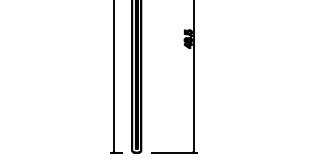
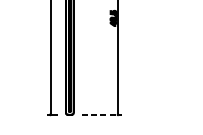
line: (174, 152) -> (101, 114), solid -> dashed

